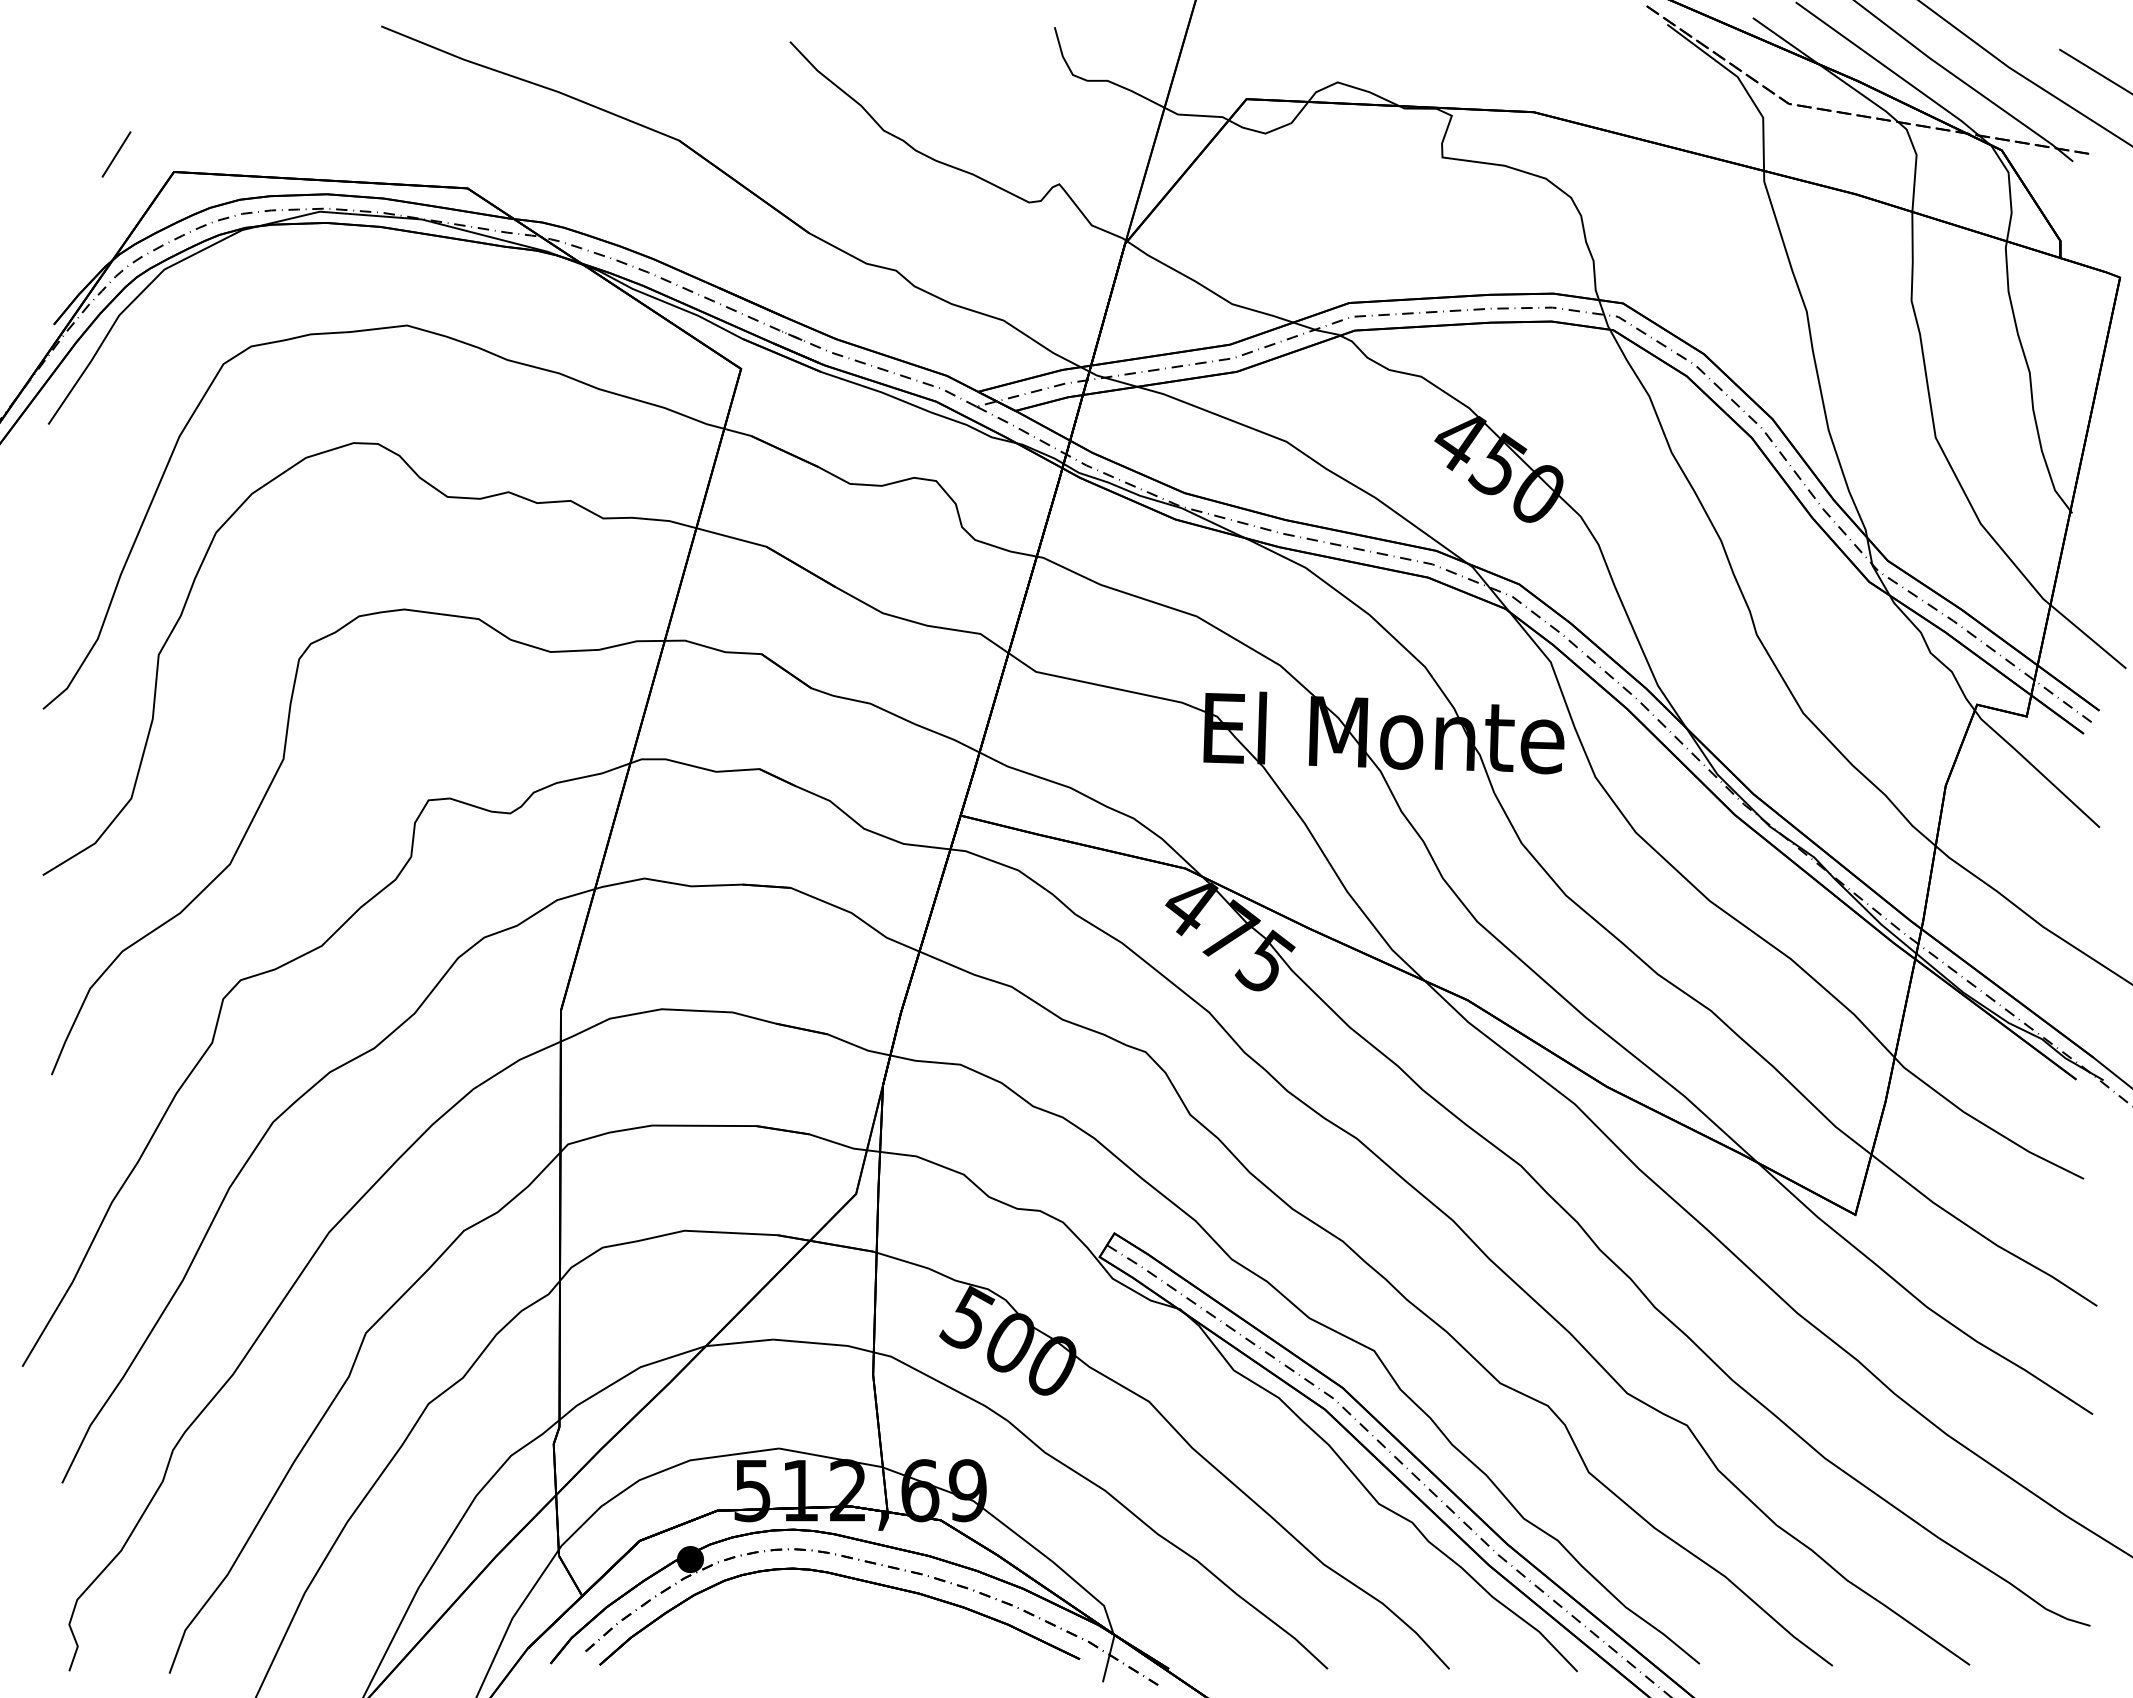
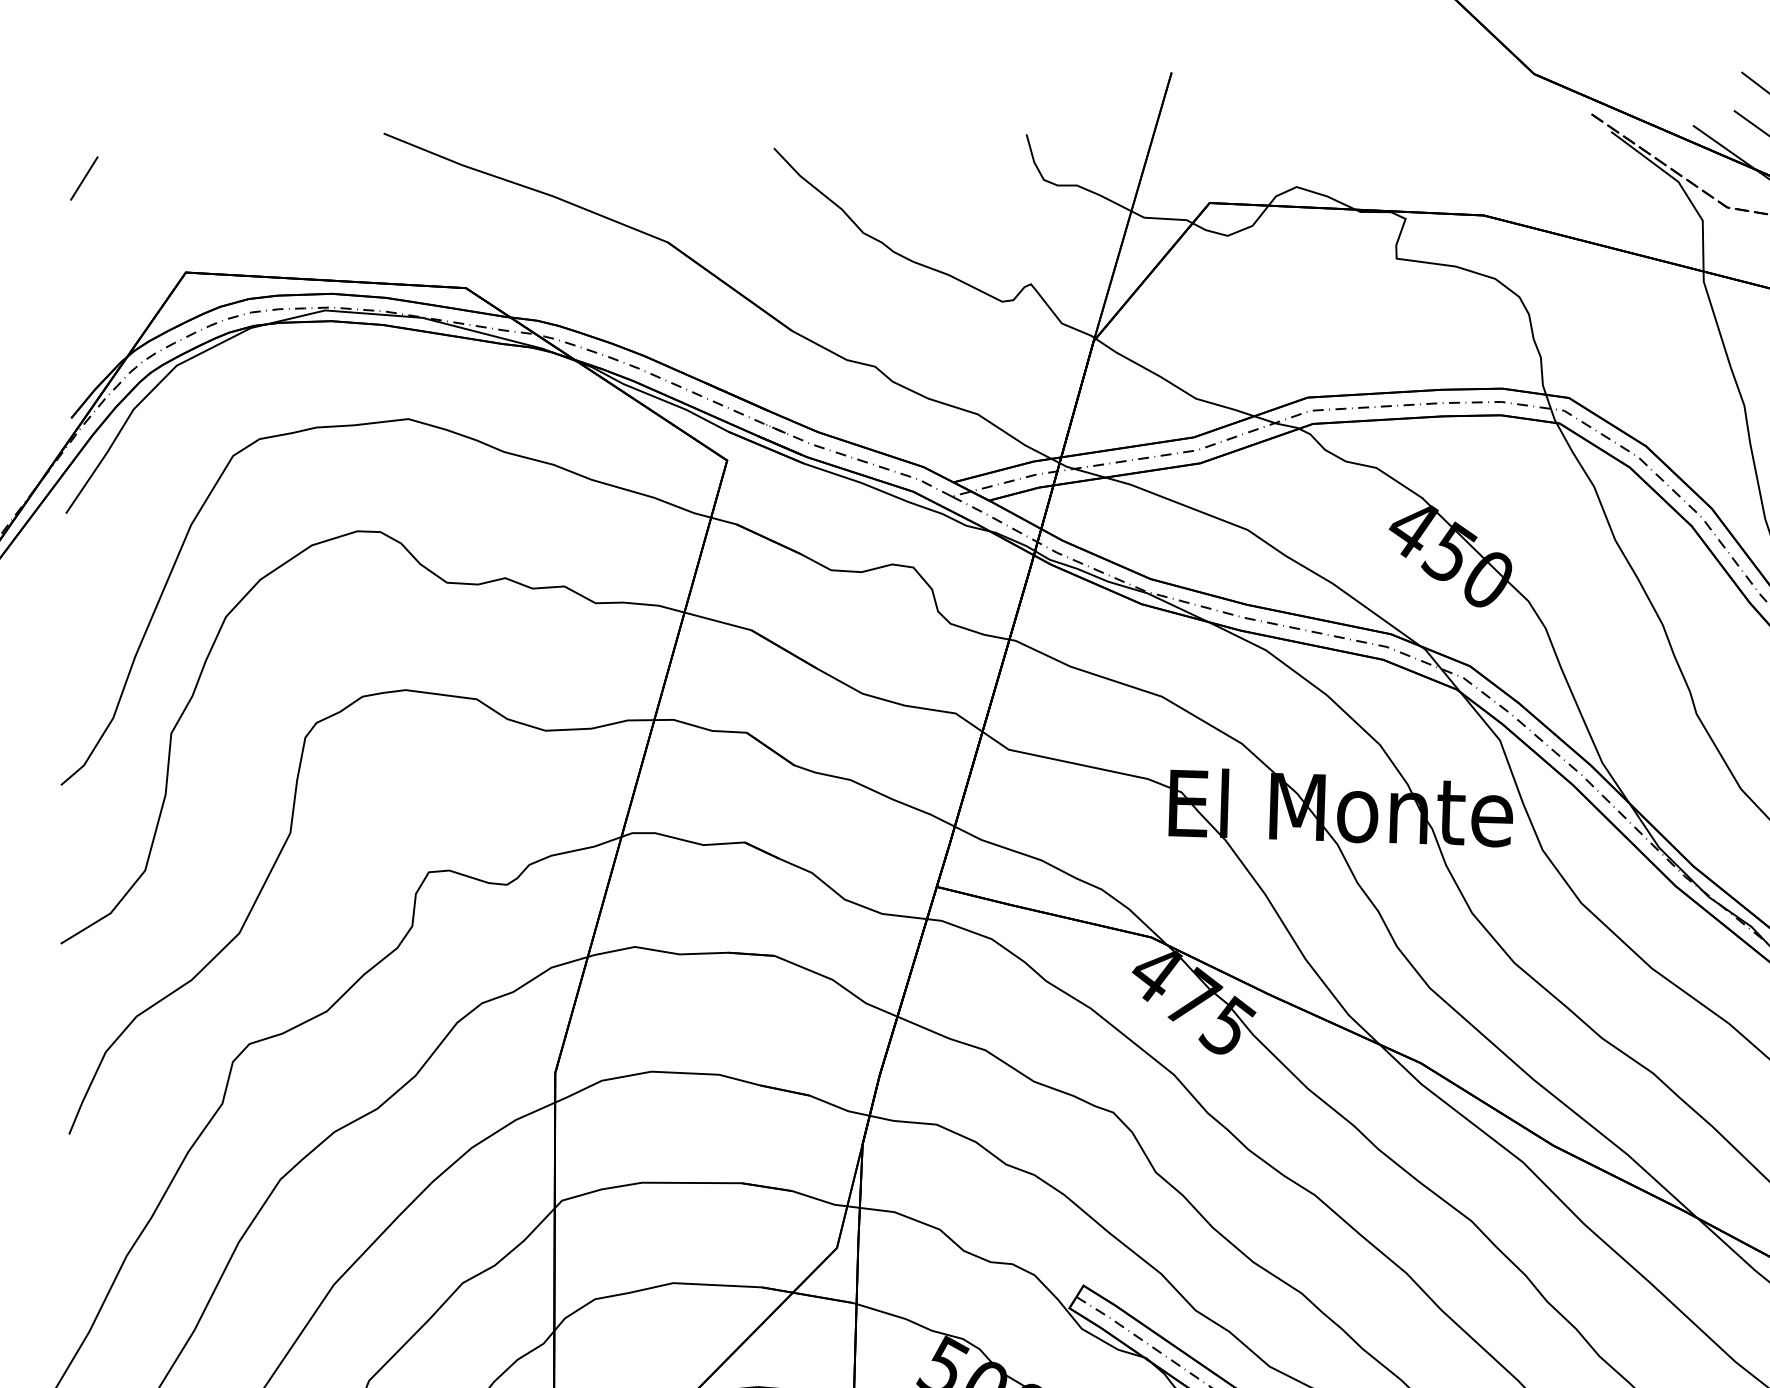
line: (116, 154) -> (84, 178), moved

